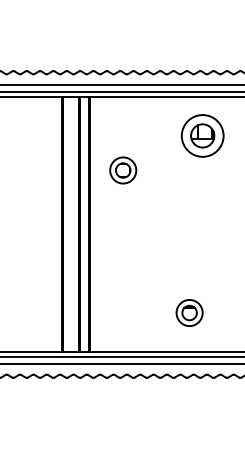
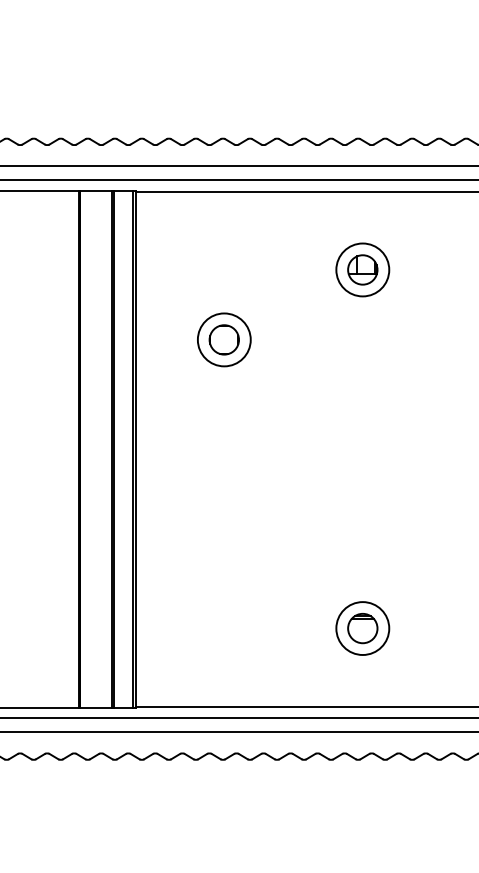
part: (202, 135) -> (362, 269), size x0.62
part: (123, 170) -> (224, 339), moved
part: (189, 312) -> (362, 627), moved

